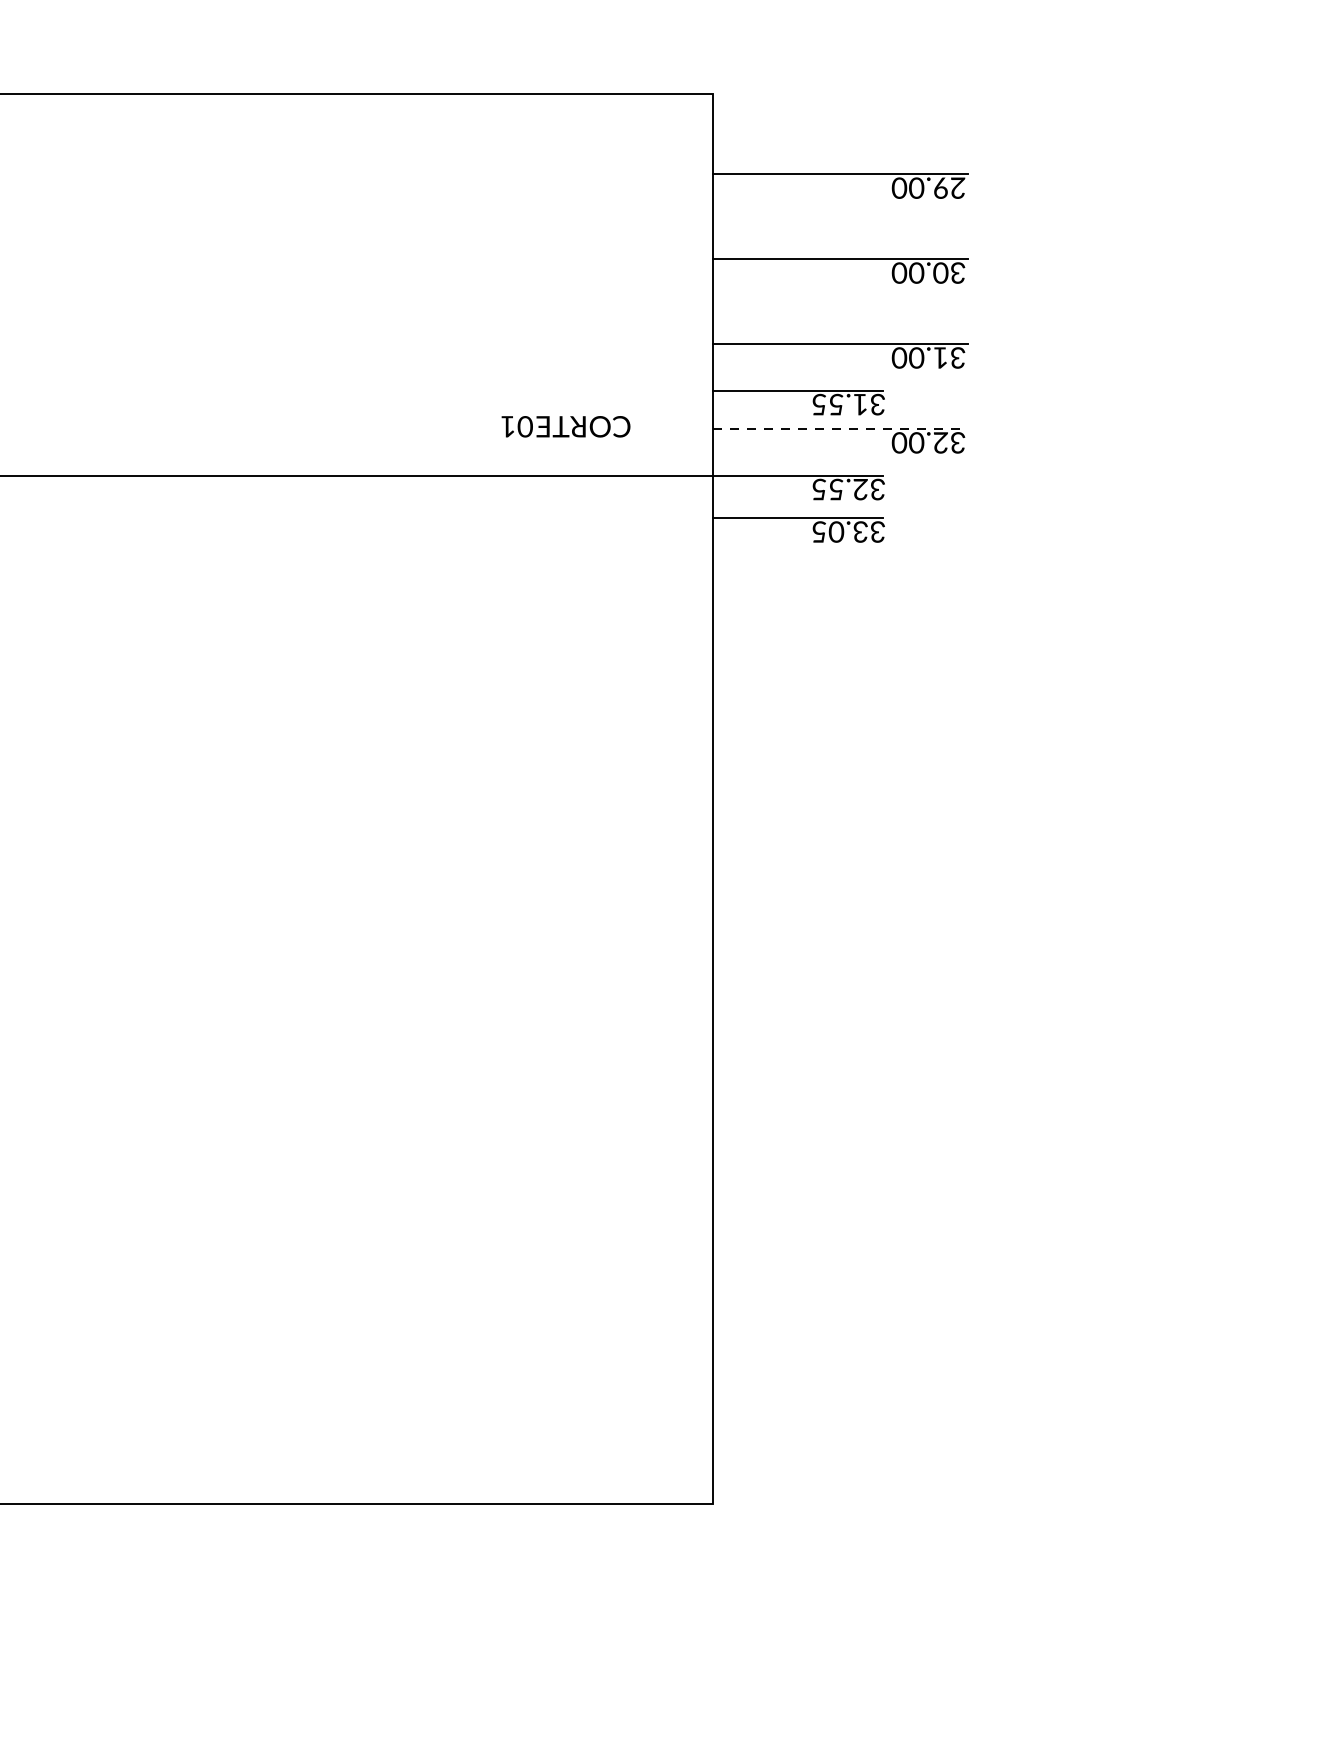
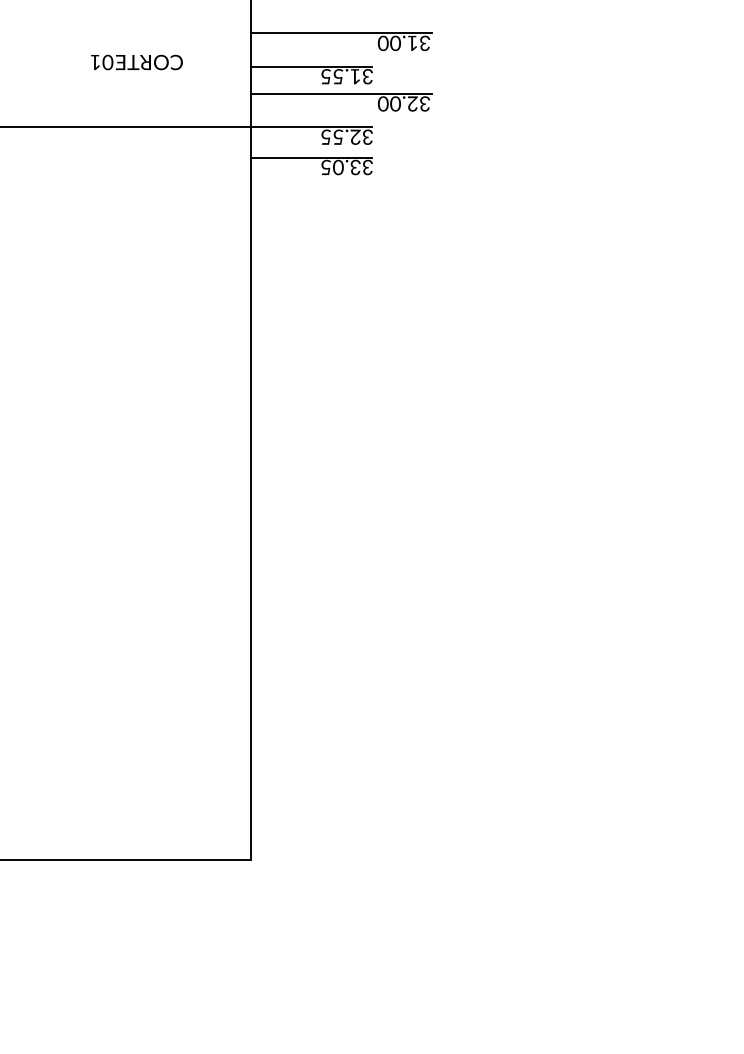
text: (565, 426) -> (136, 62), moved
line: (841, 428) -> (341, 93), dashed -> solid

